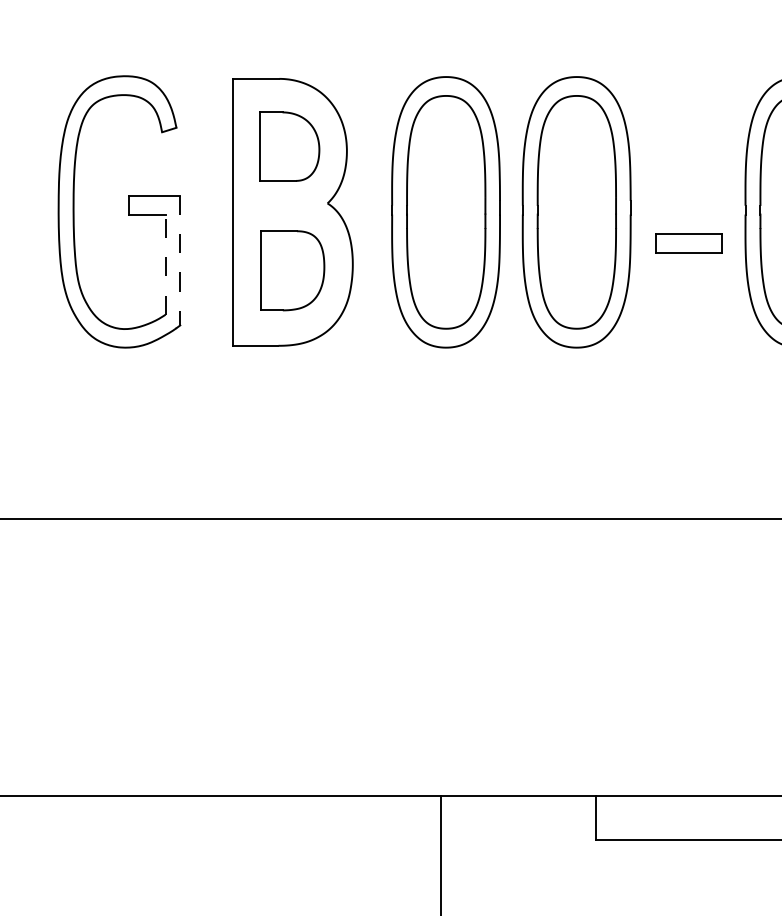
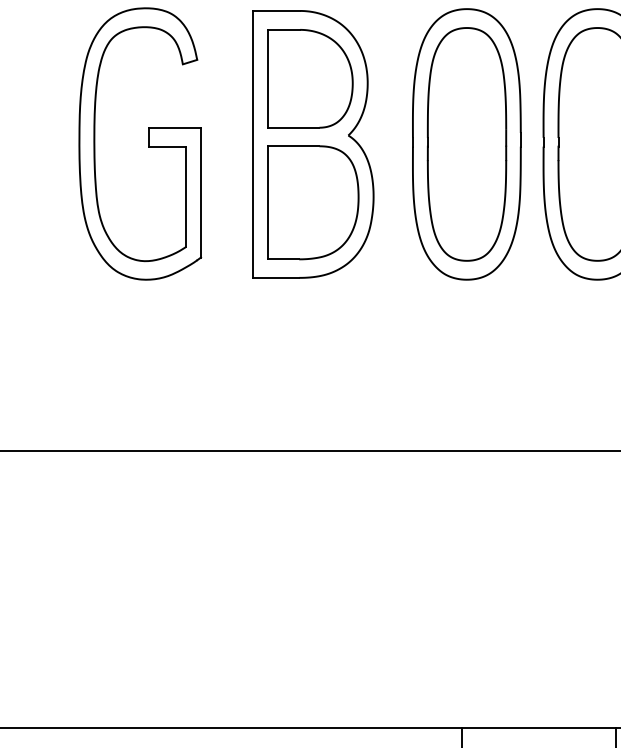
part: (289, 146) -> (310, 78), size x1.43
line: (180, 260) -> (201, 192), dashed -> solid
line: (165, 264) -> (186, 196), dashed -> solid
part: (292, 270) -> (313, 202), size x1.43

